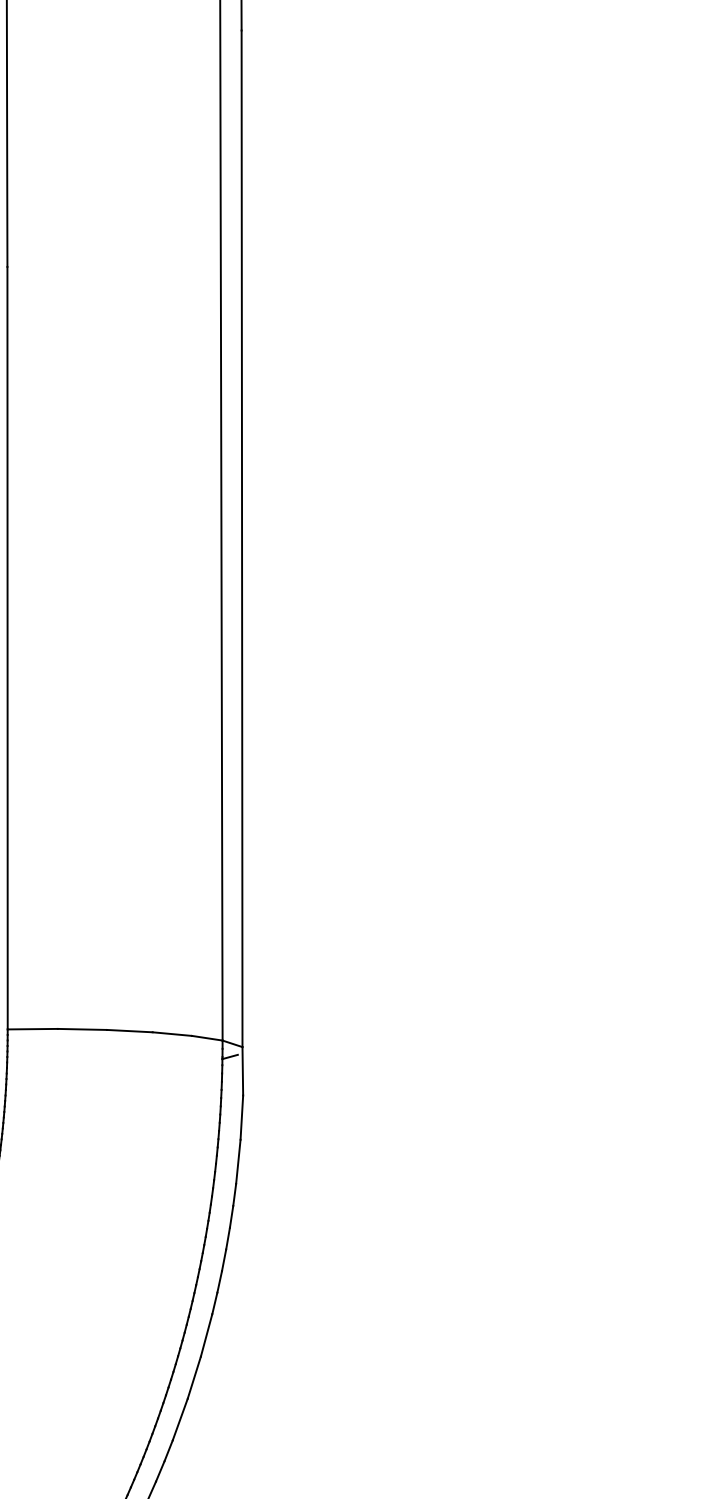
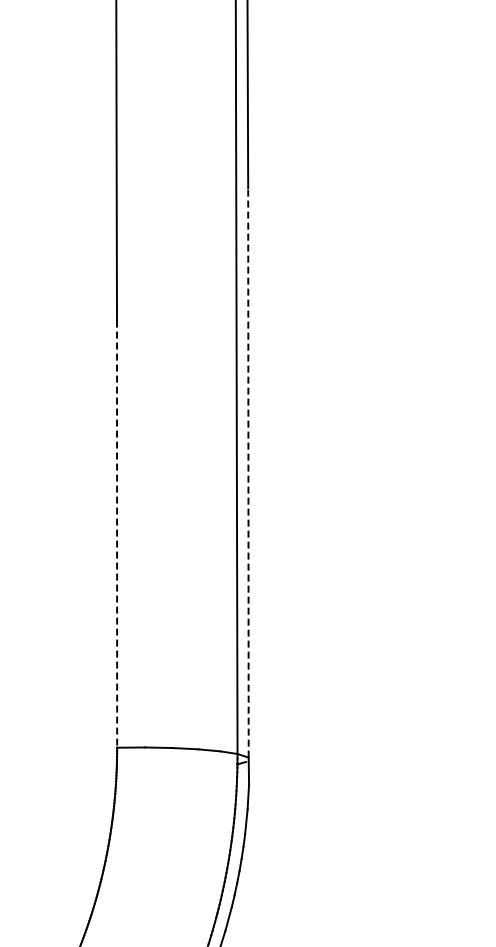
line: (242, 538) -> (248, 472), solid -> dashed
line: (8, 648) -> (117, 534), solid -> dashed

